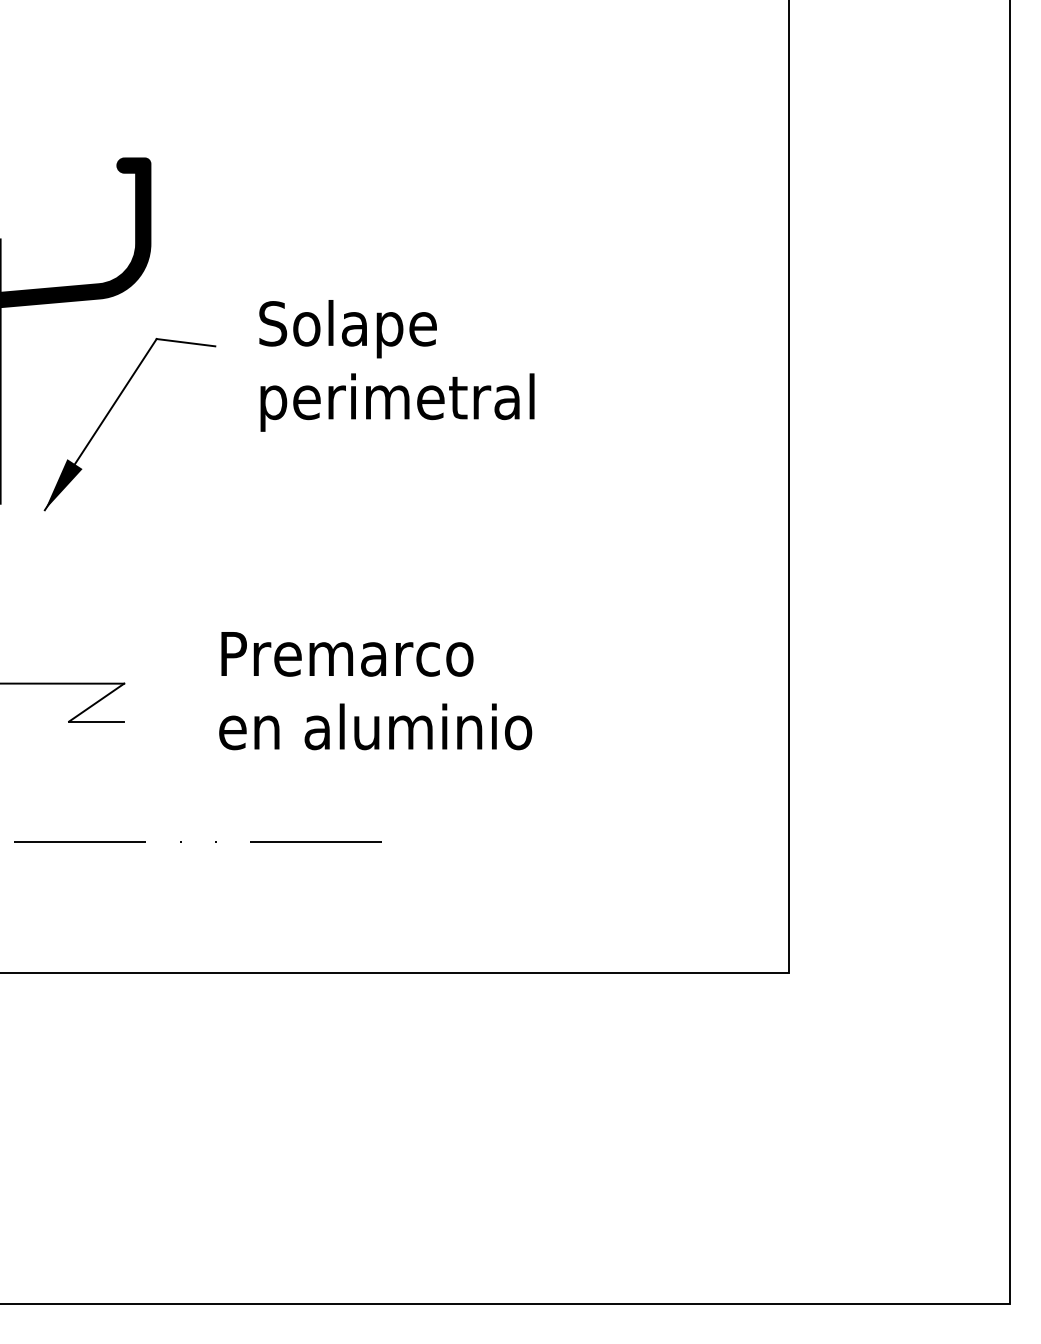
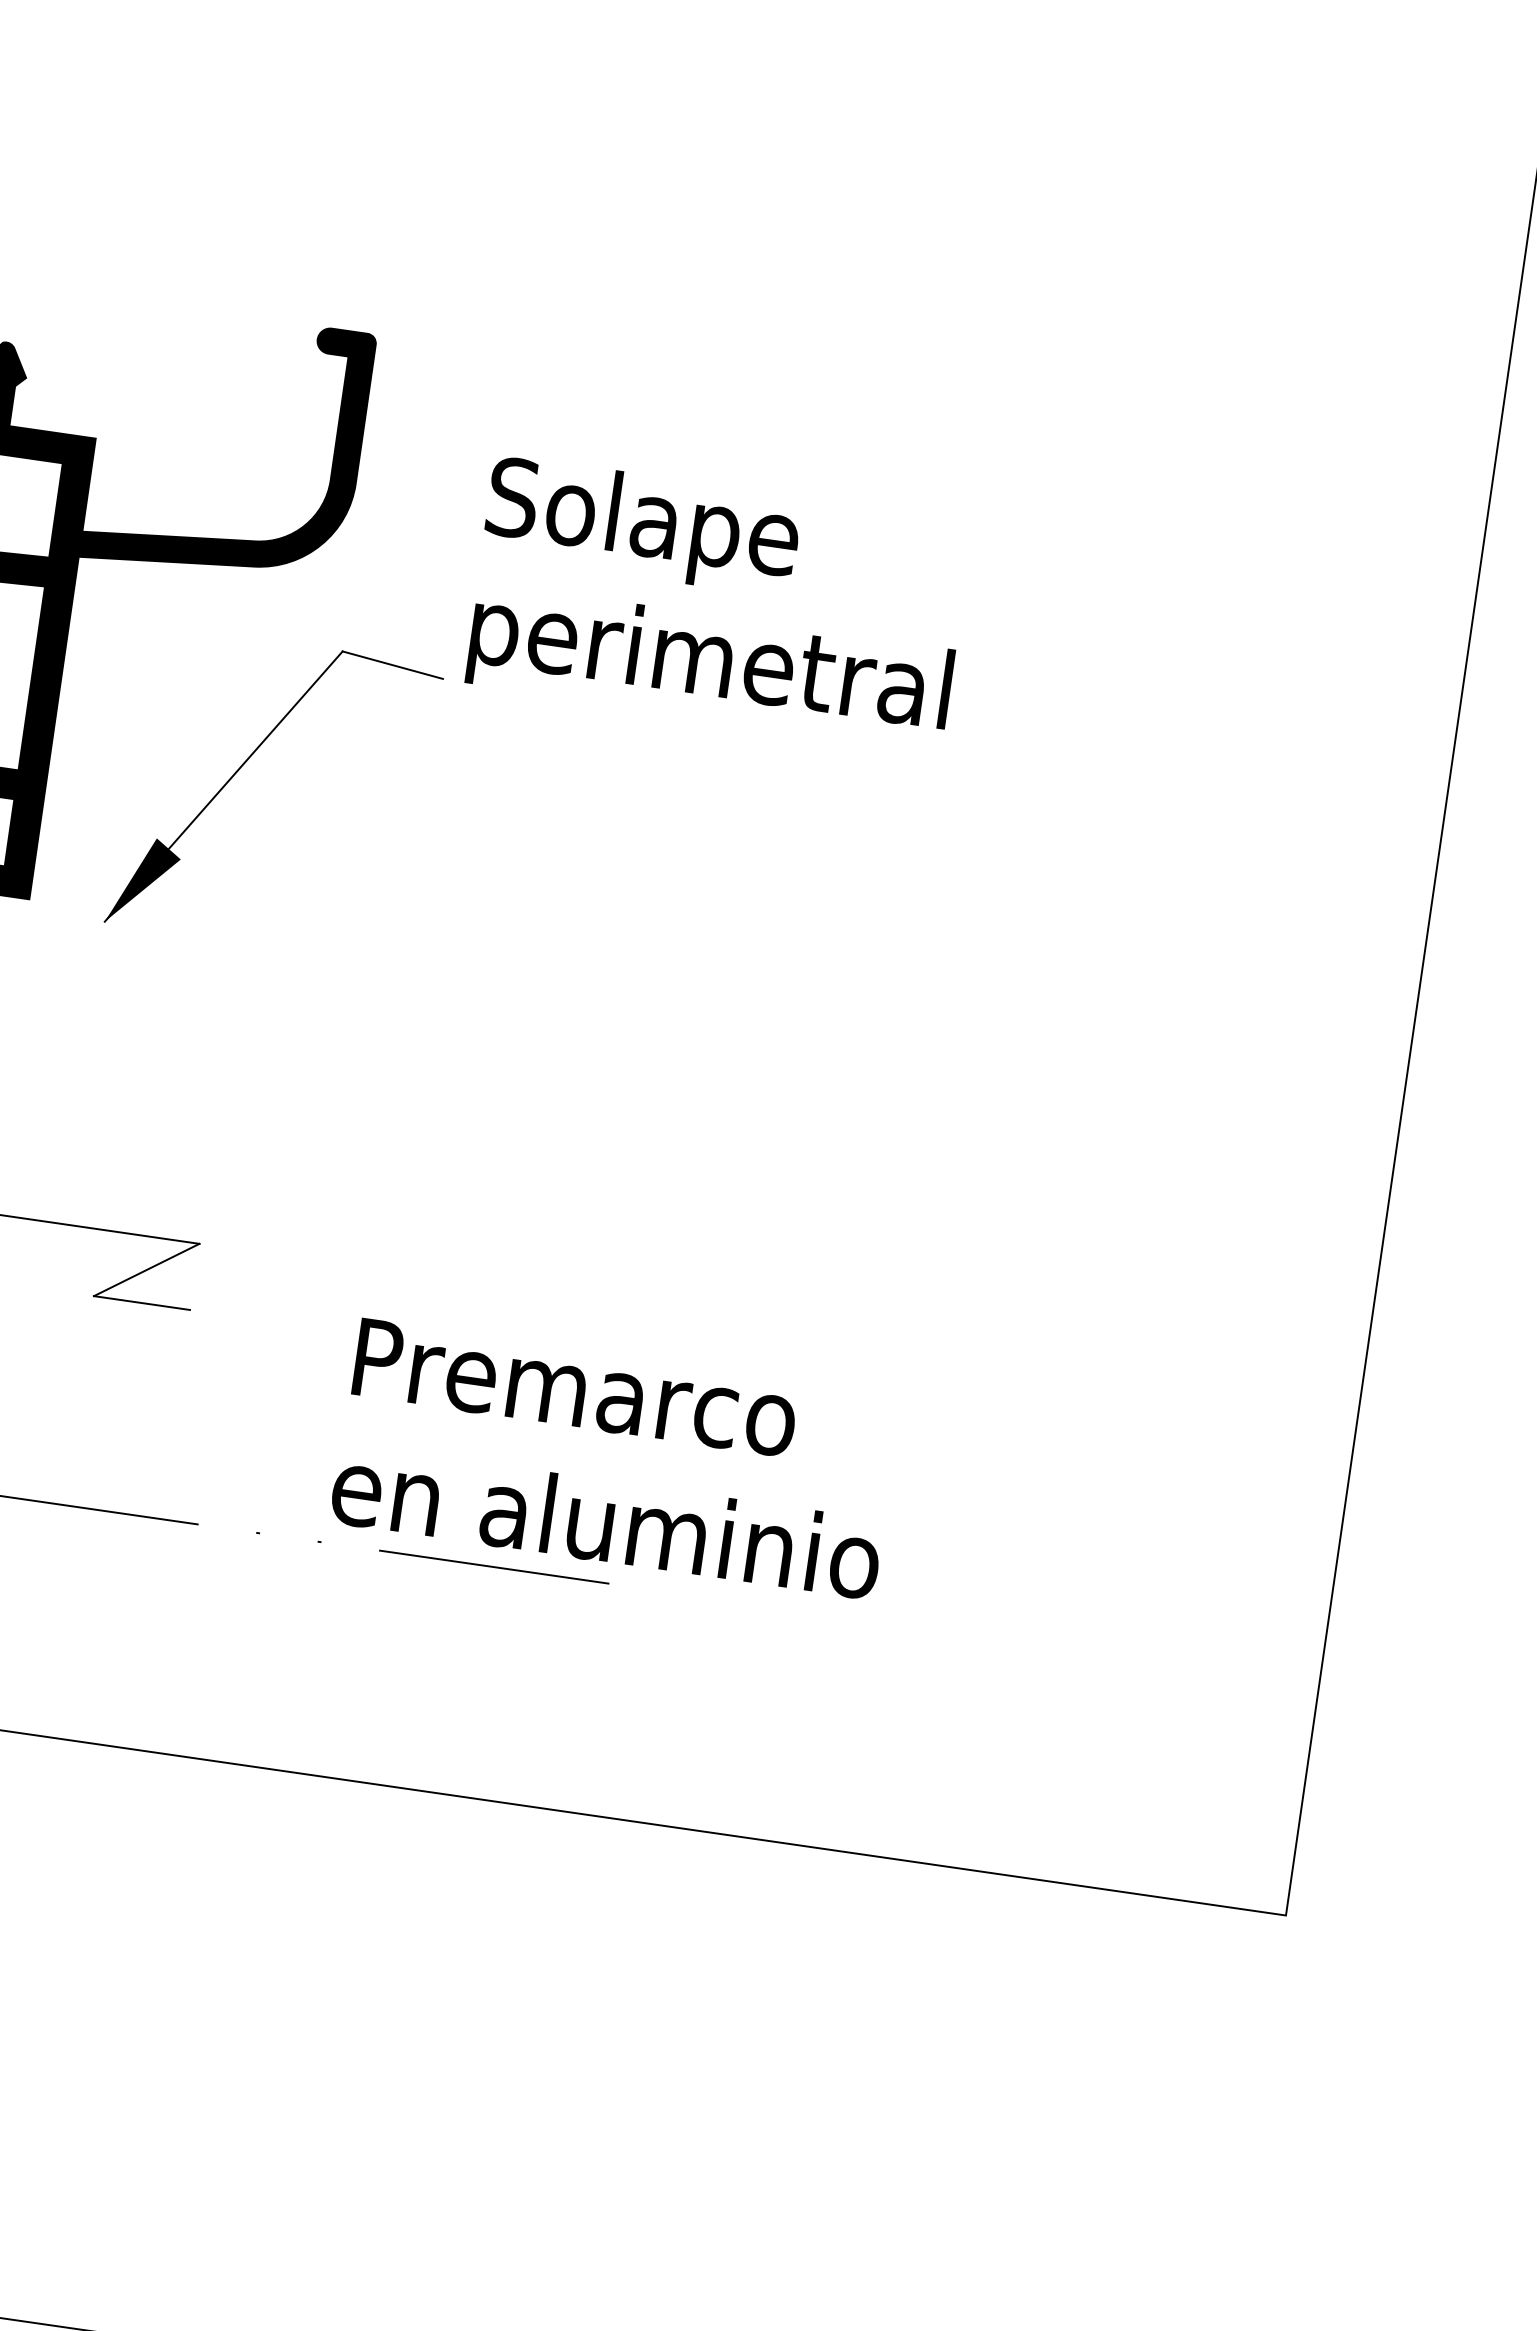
text: (396, 365) -> (717, 601), moved
text: (375, 691) -> (615, 1460), moved

